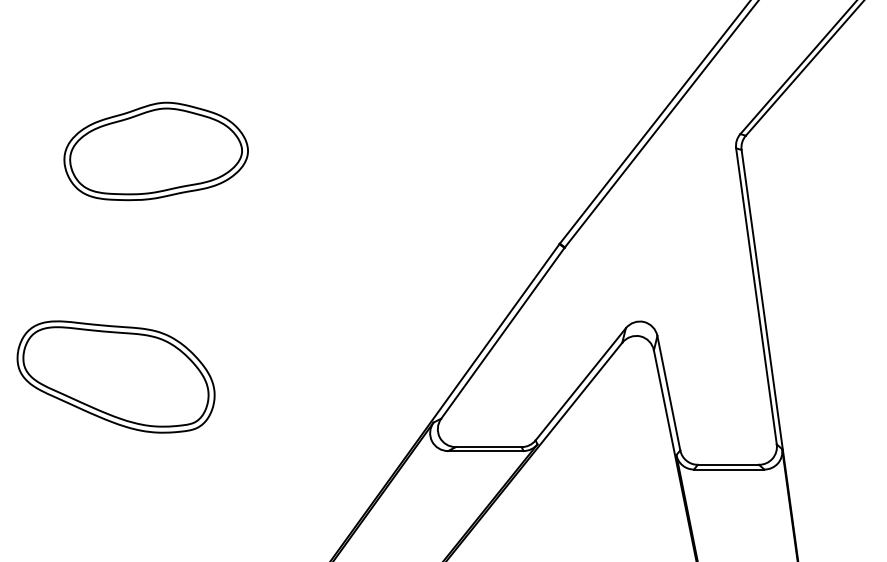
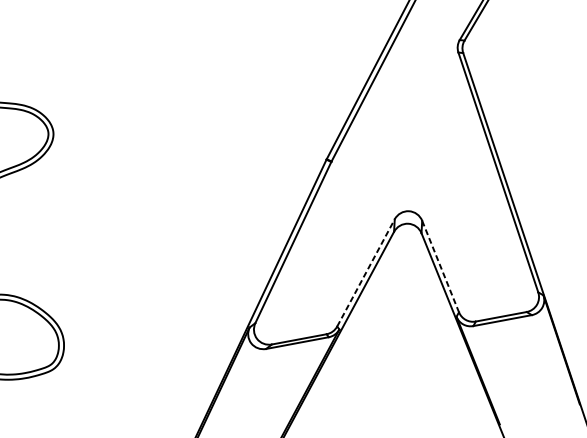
line: (580, 384) -> (365, 273), solid -> dashed
line: (668, 393) -> (440, 266), solid -> dashed

